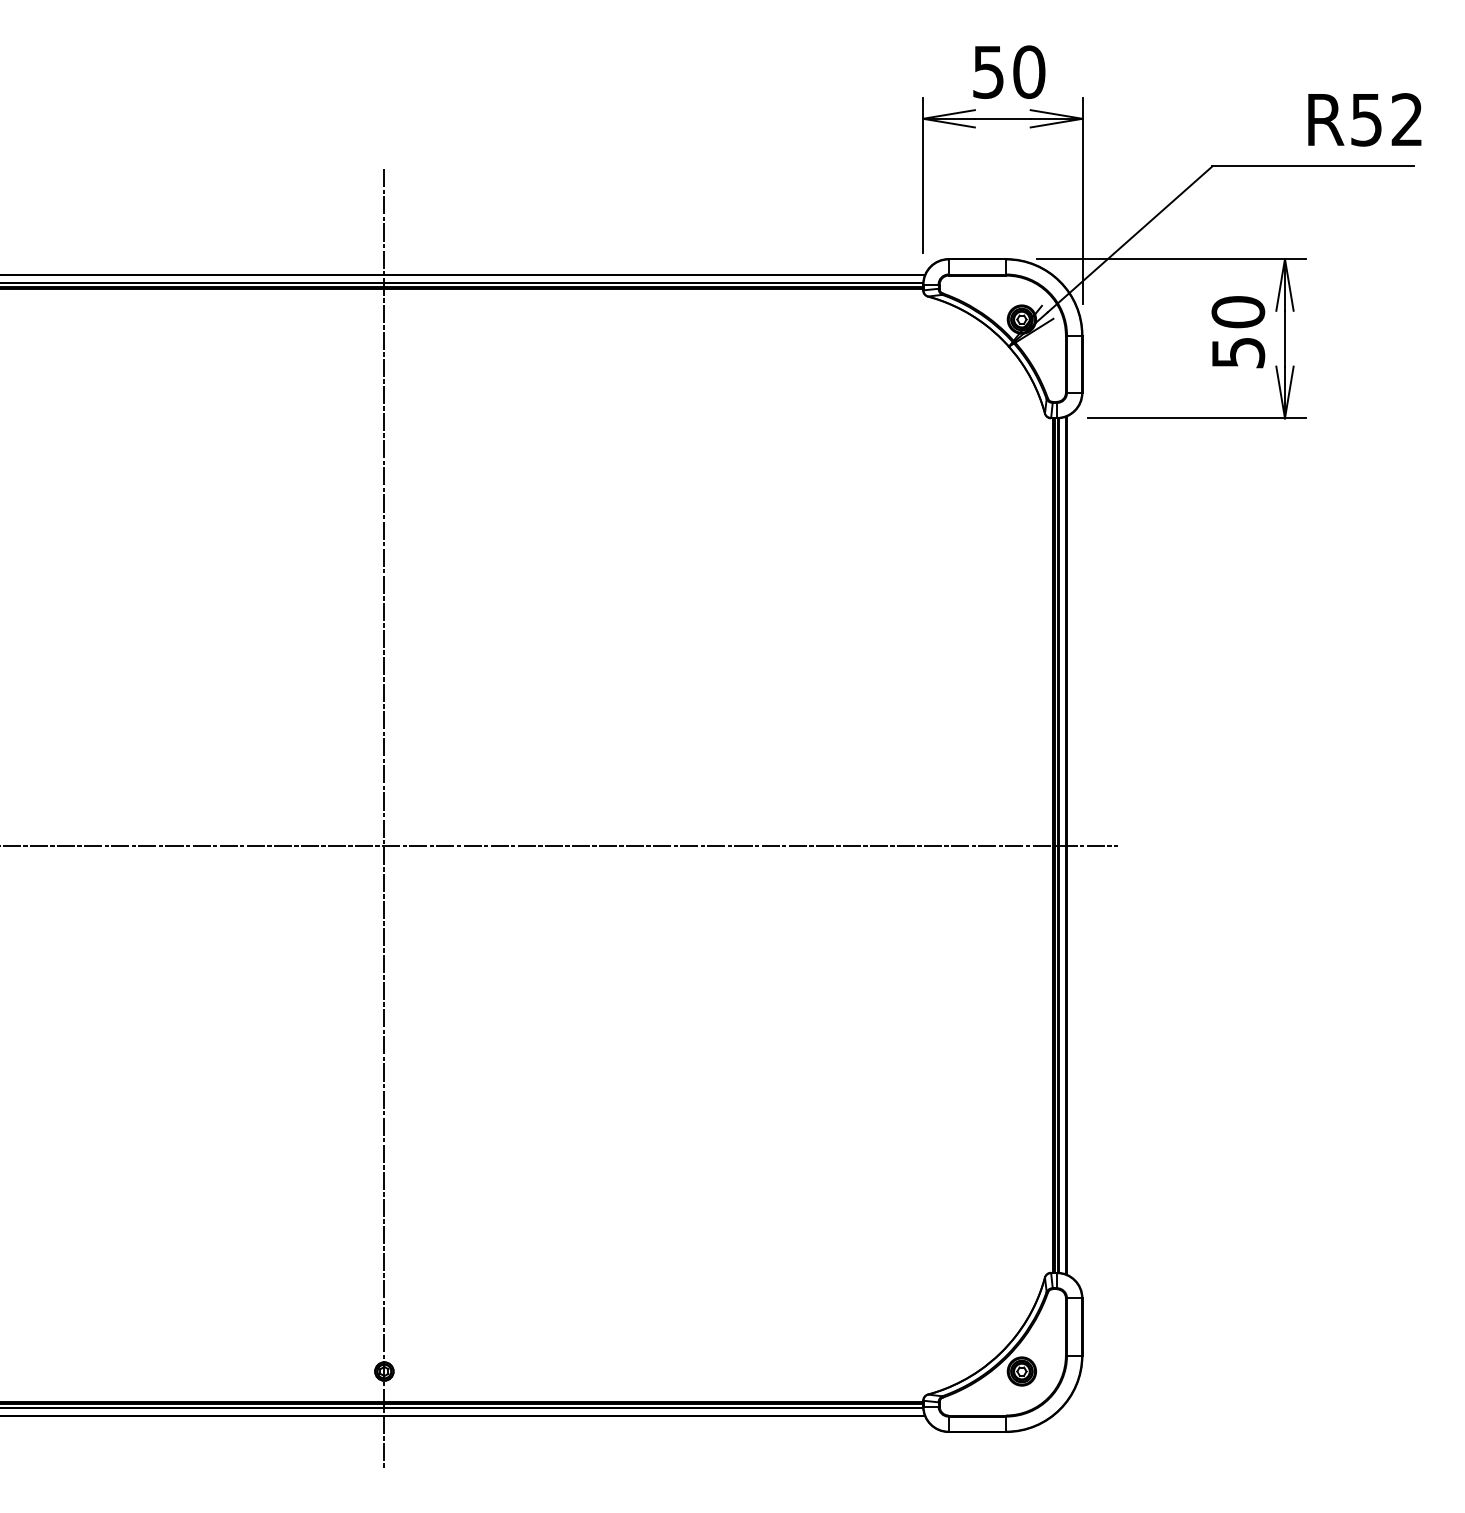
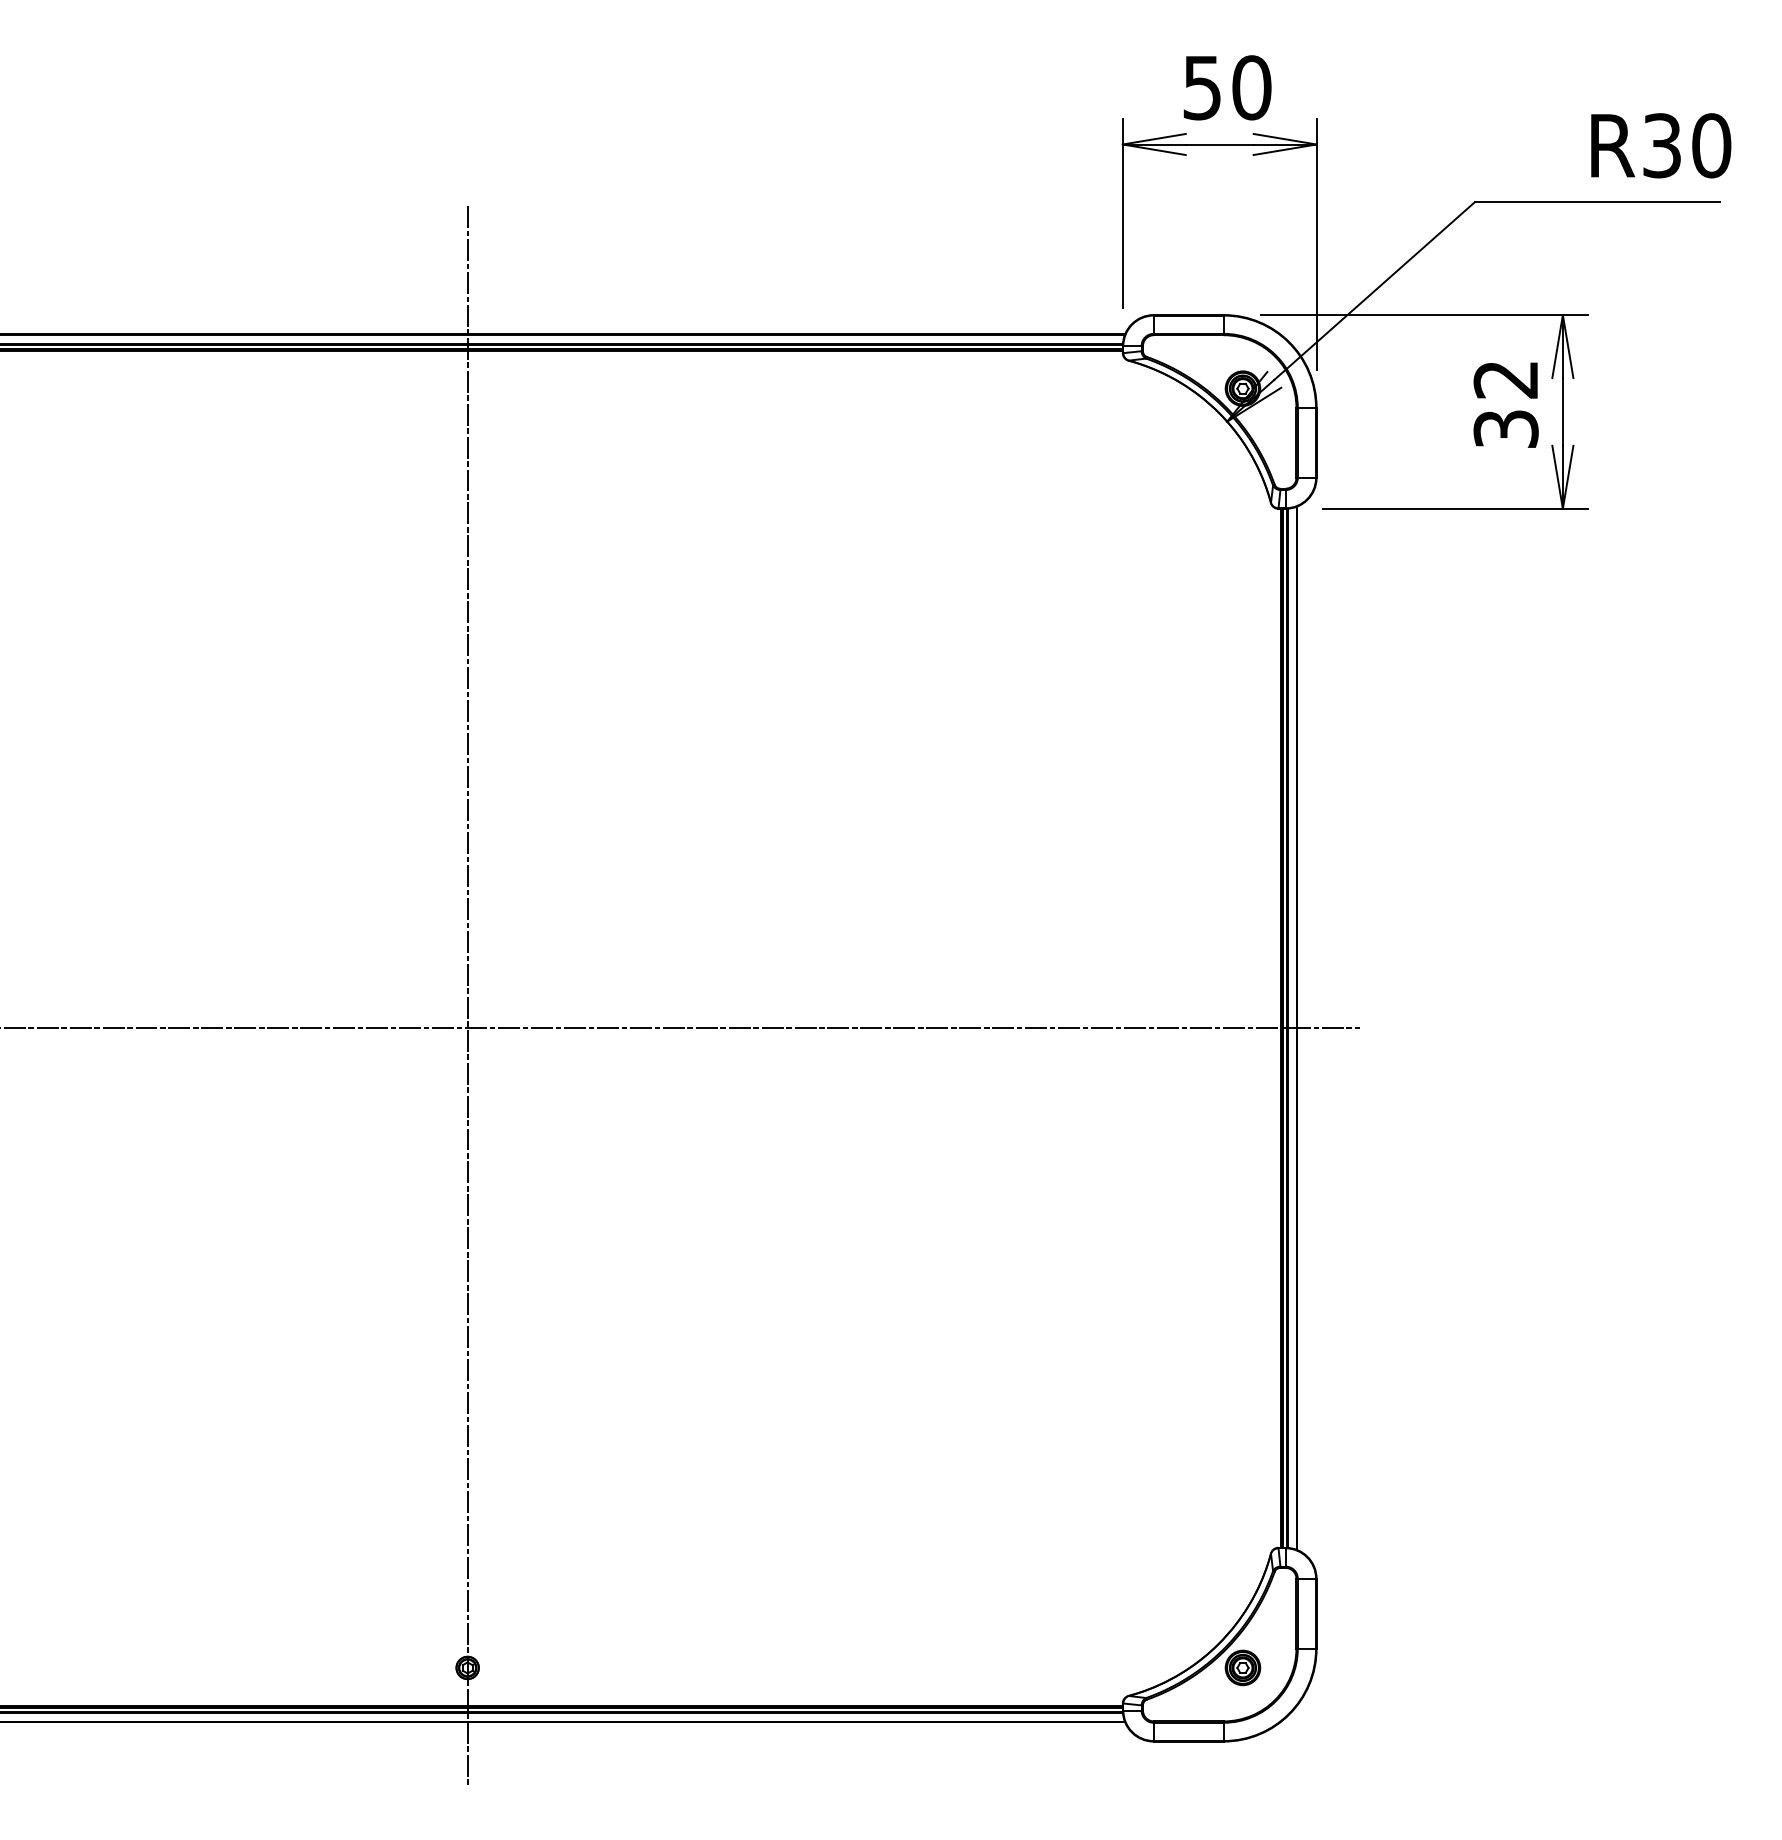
text: (1387, 119) -> (1687, 145), R52 -> R30
text: (1237, 331) -> (1505, 403), 50 -> 32

